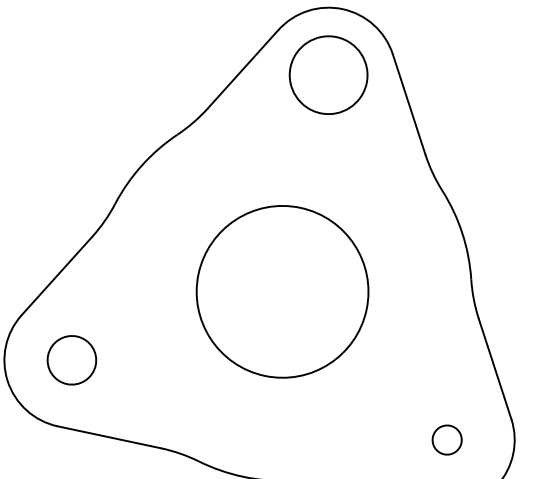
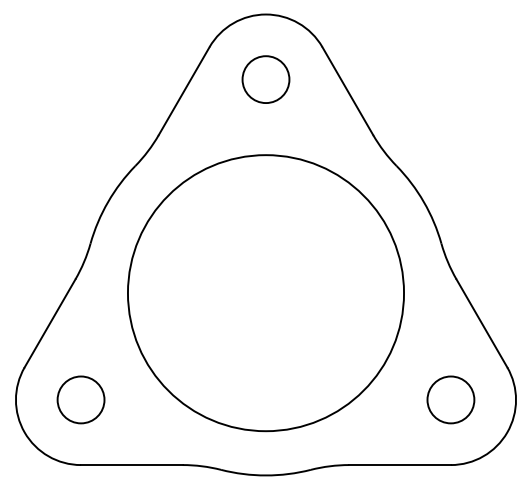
circle: (328, 74) -> (265, 79), size x0.62
circle: (282, 292) -> (265, 293), size x1.67
circle: (446, 439) -> (450, 399), size x1.67

